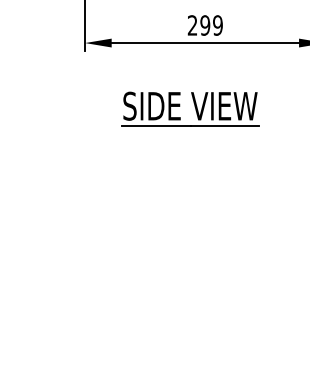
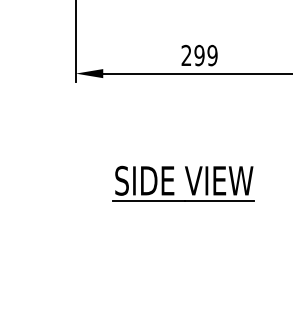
part: (190, 108) -> (184, 183), moved

